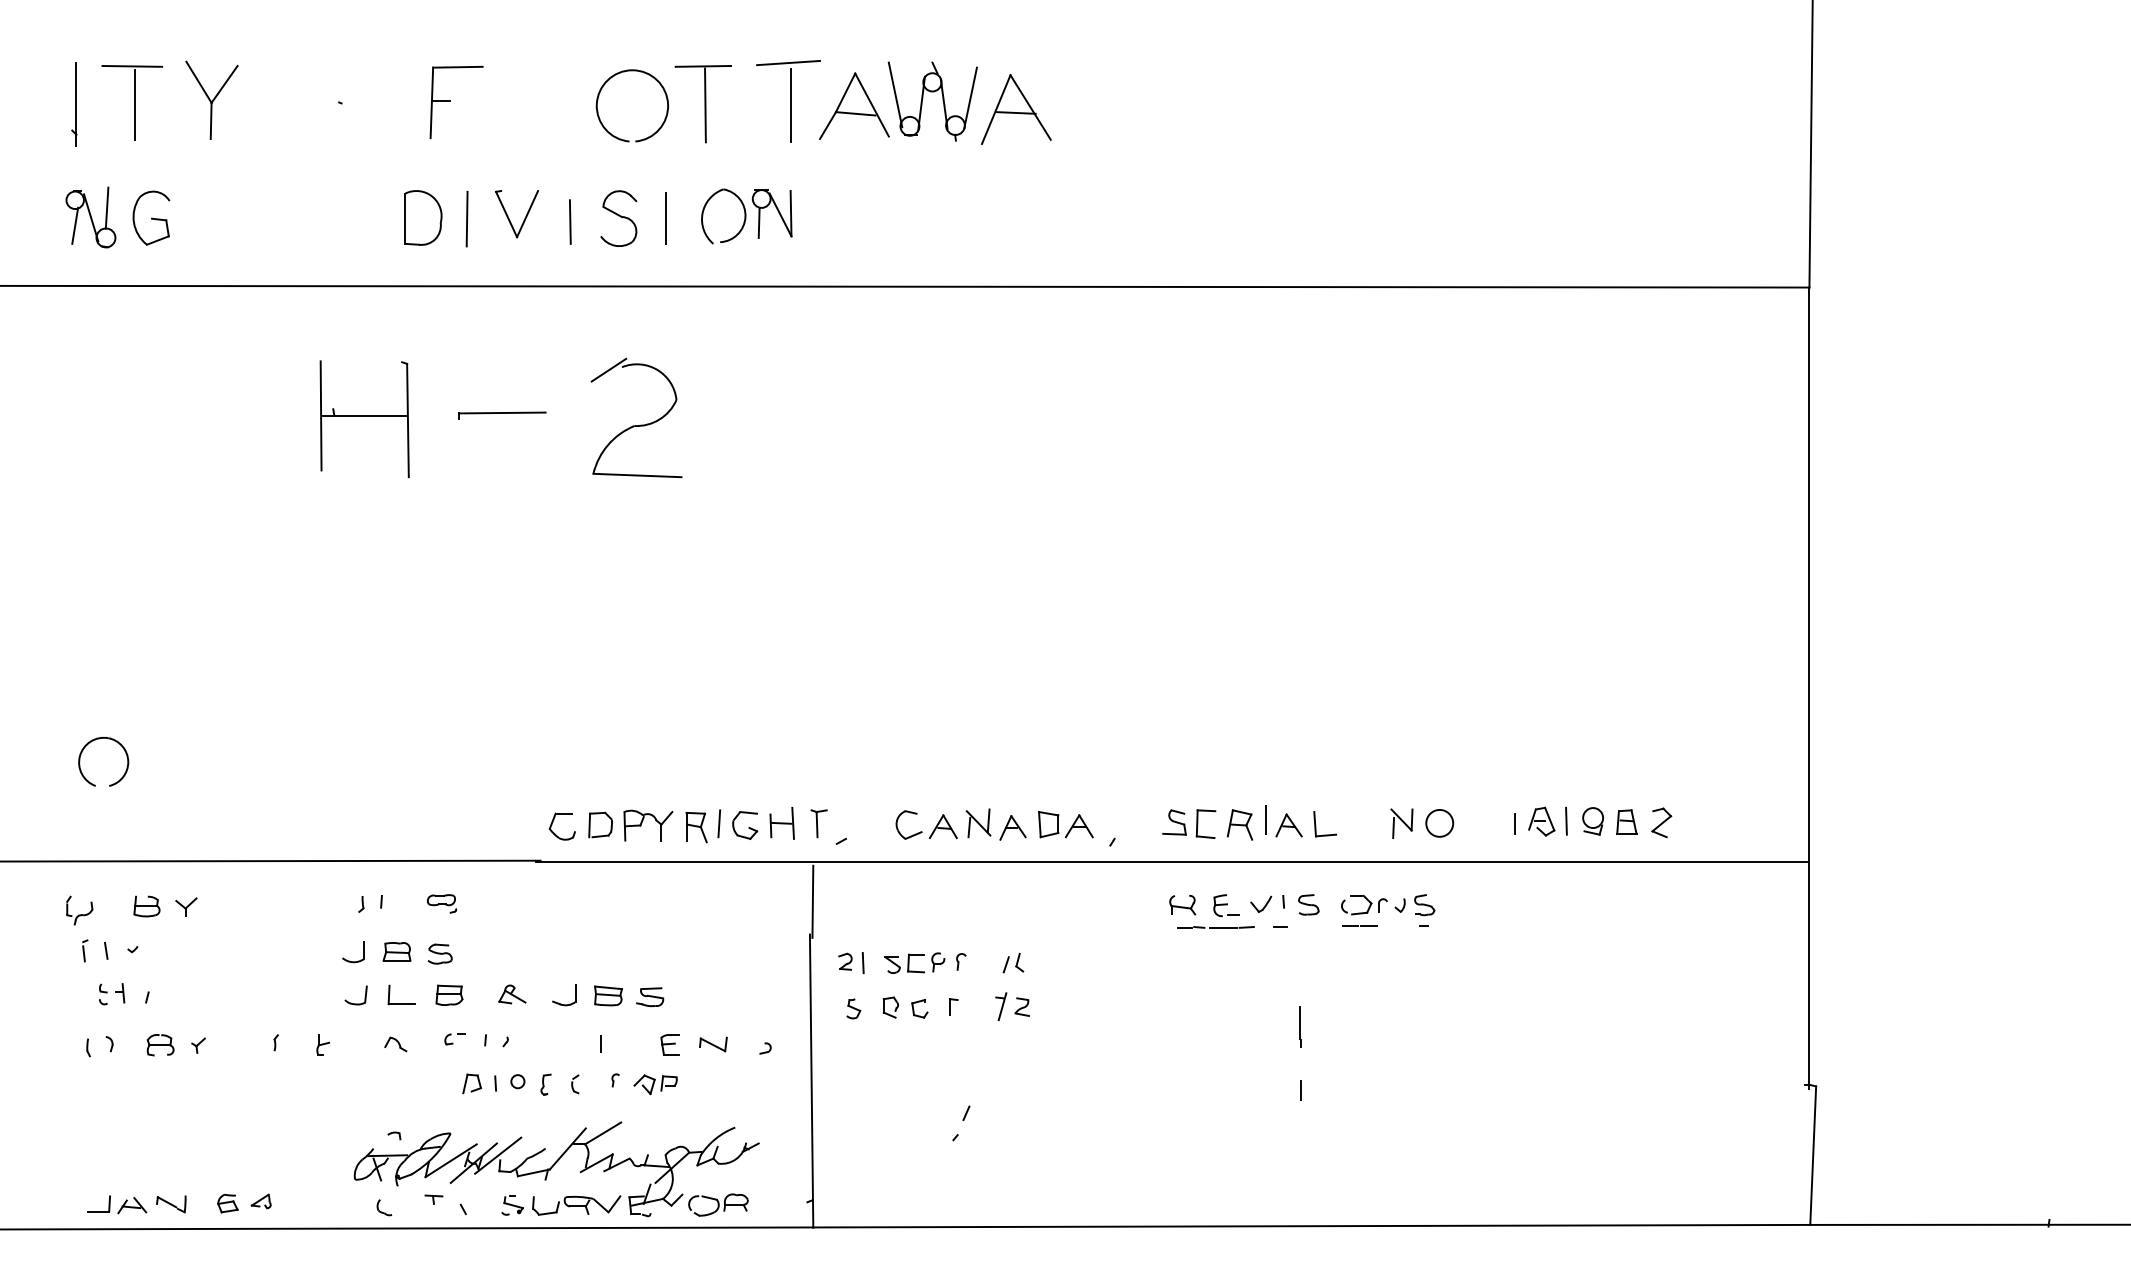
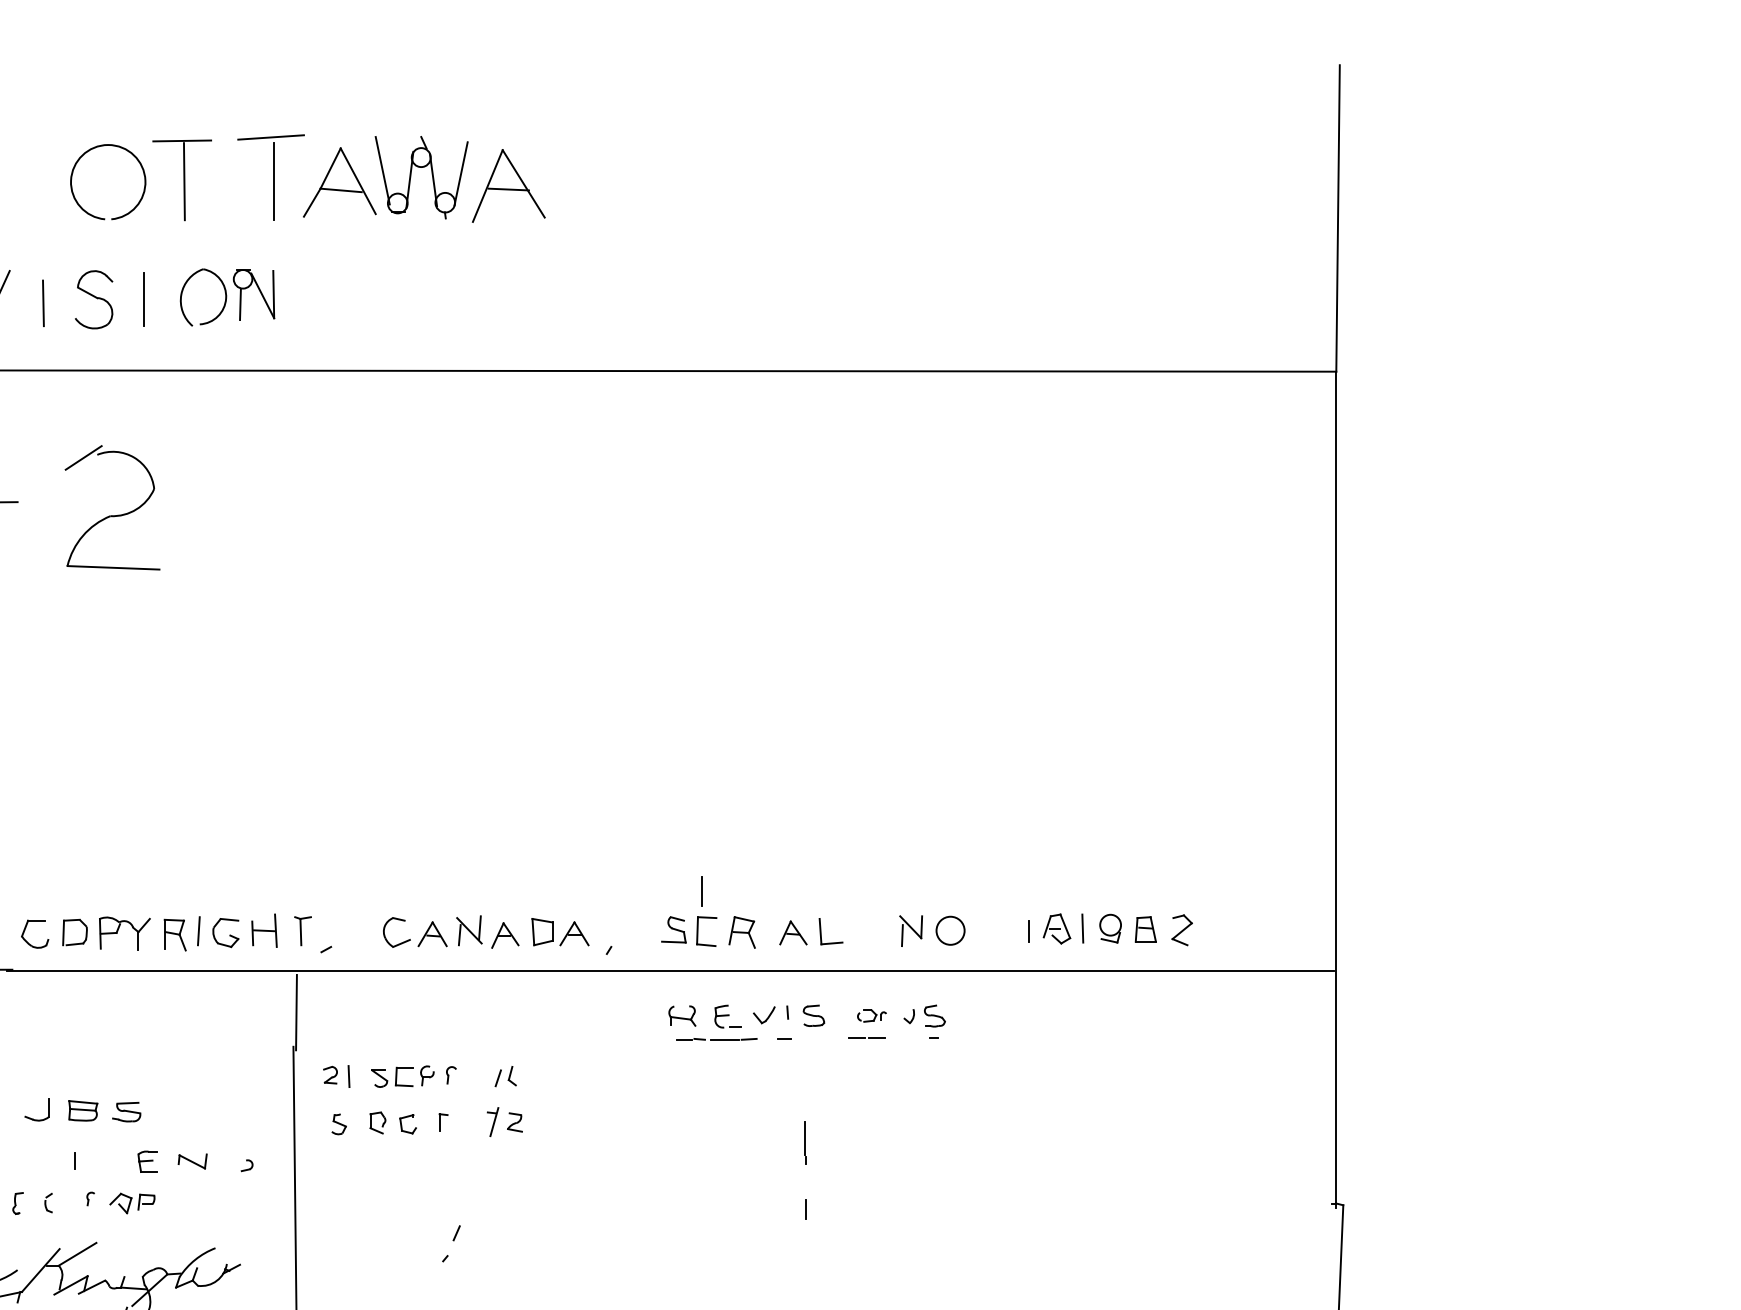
line: (1265, 819) -> (700, 891), moved
part: (1364, 904) -> (872, 1015), size x0.6

